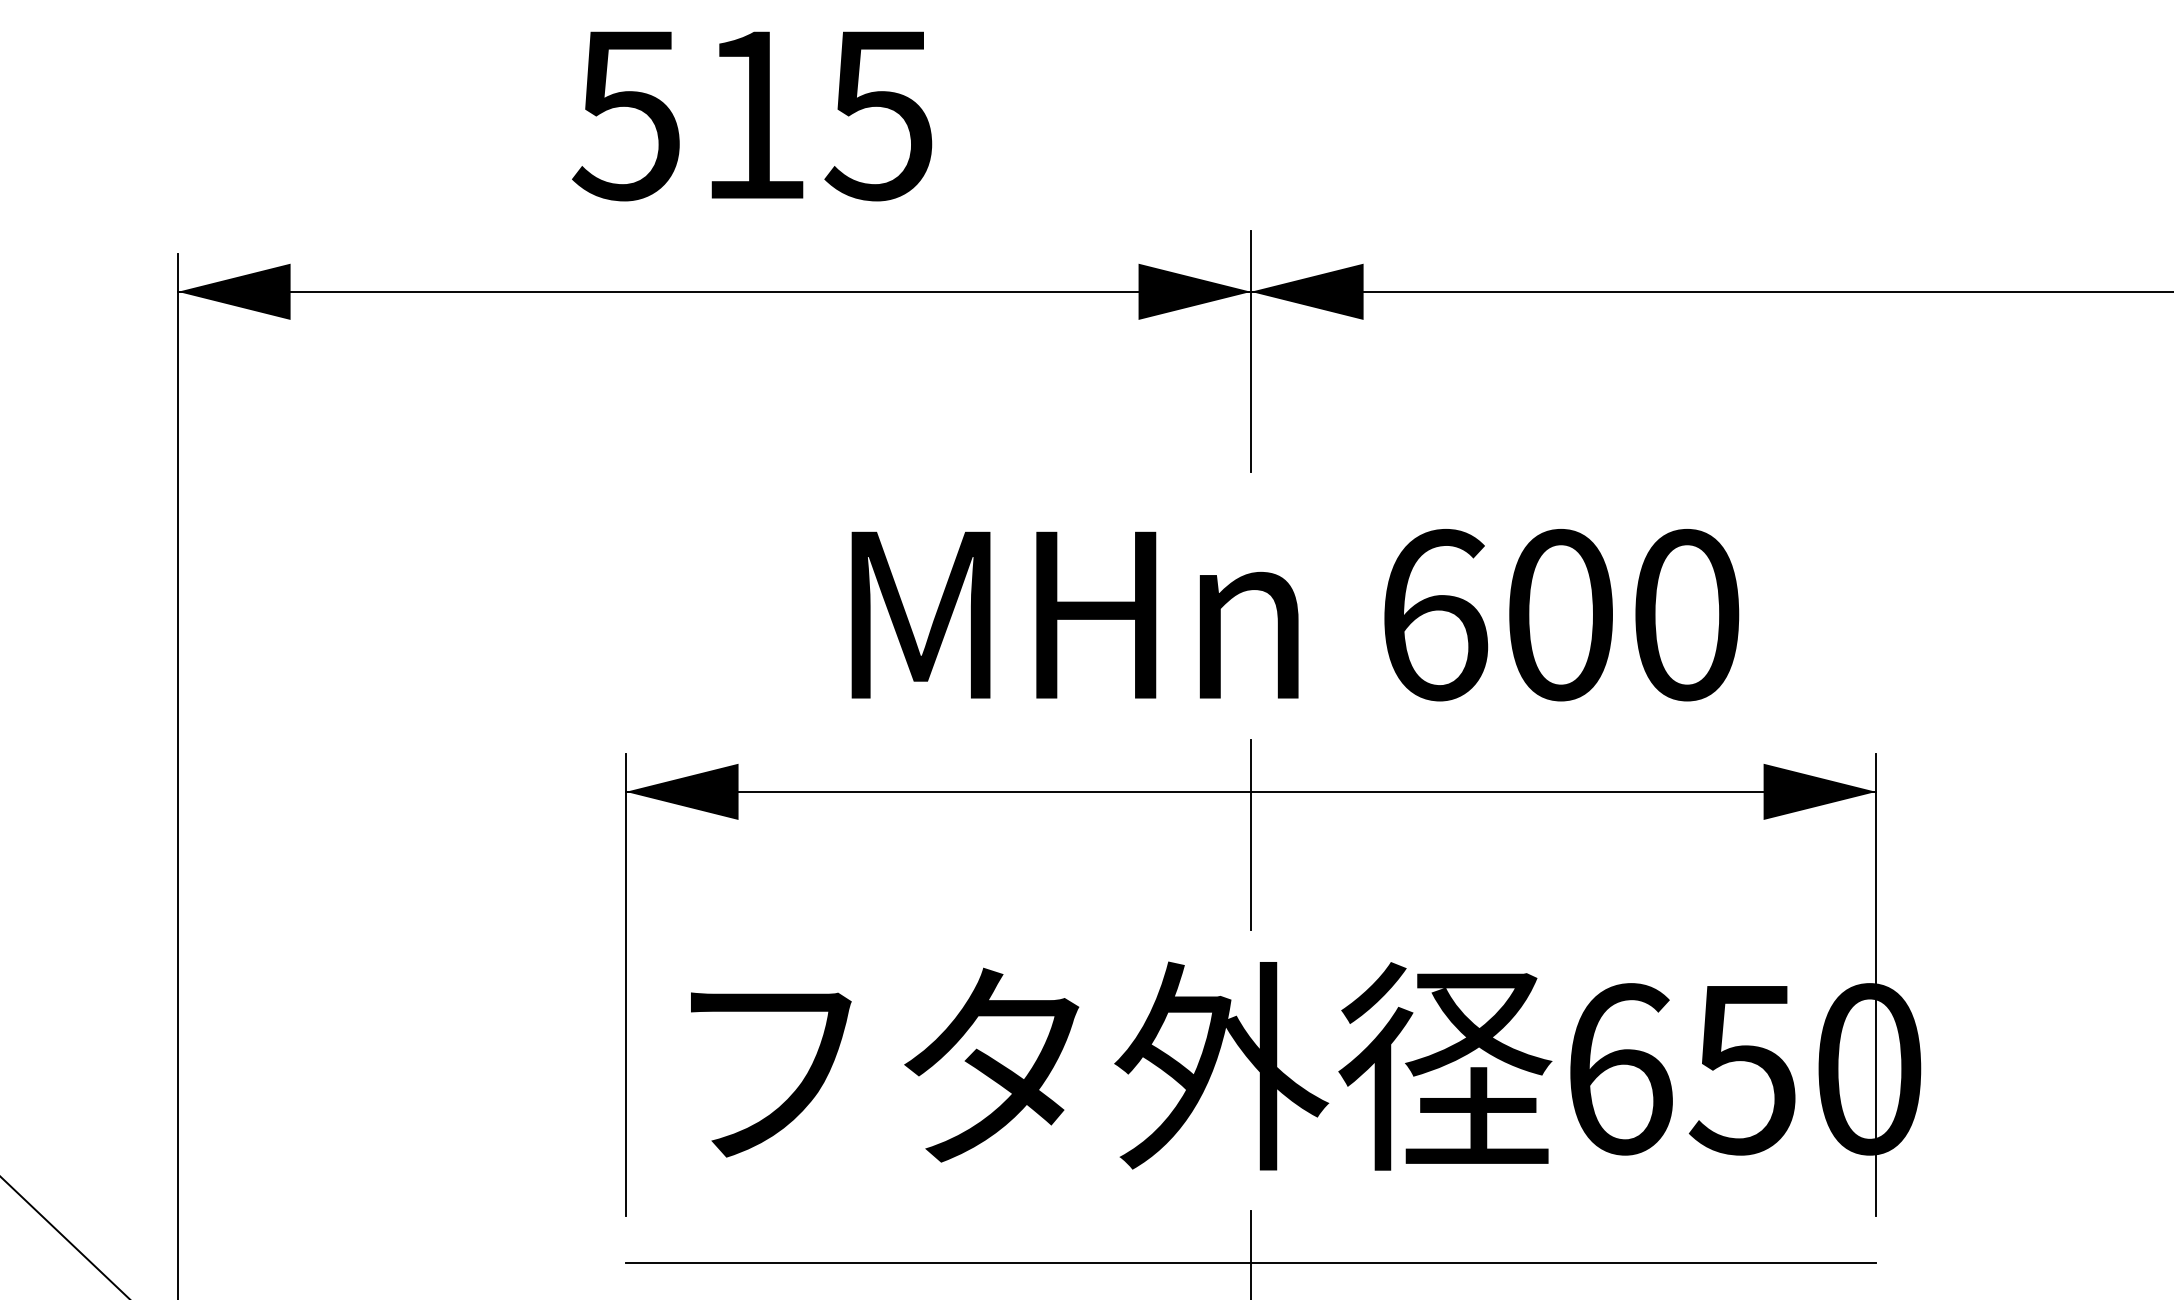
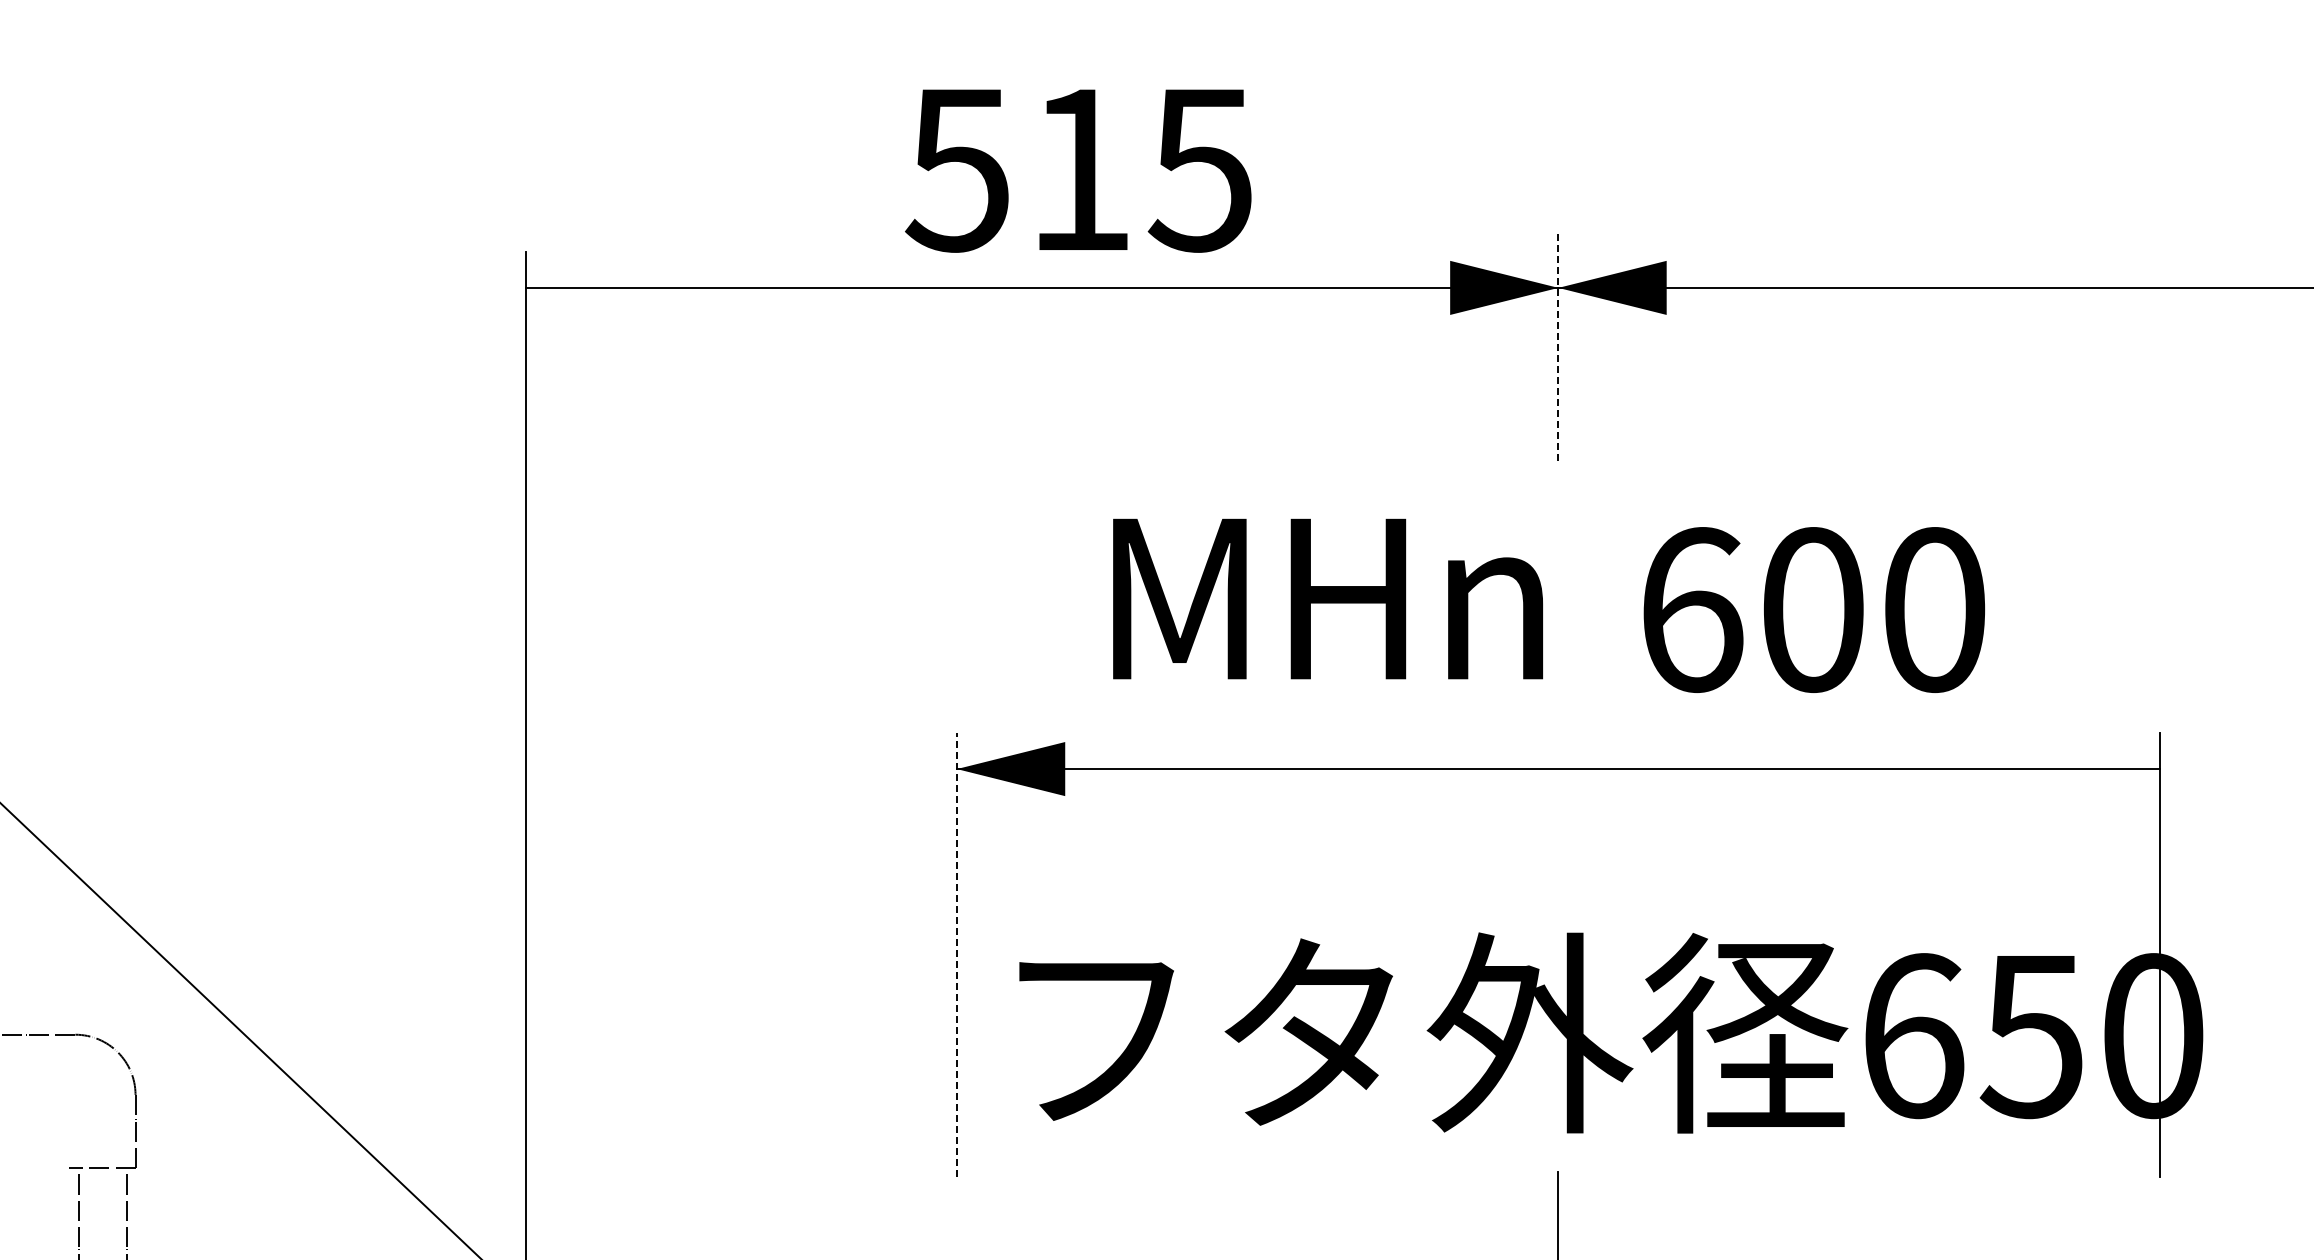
text: (752, 115) -> (1078, 170), moved
fill: (233, 291) -> (579, 287), removed
line: (1251, 351) -> (1558, 345), solid -> dashed
text: (1074, 614) -> (1327, 598), moved
text: (1560, 614) -> (1813, 609), moved
fill: (1819, 792) -> (2105, 769), removed
line: (1251, 833) -> (1558, 809), removed
line: (625, 984) -> (956, 954), solid -> dashed
line: (1250, 1263) -> (1557, 1222), removed

